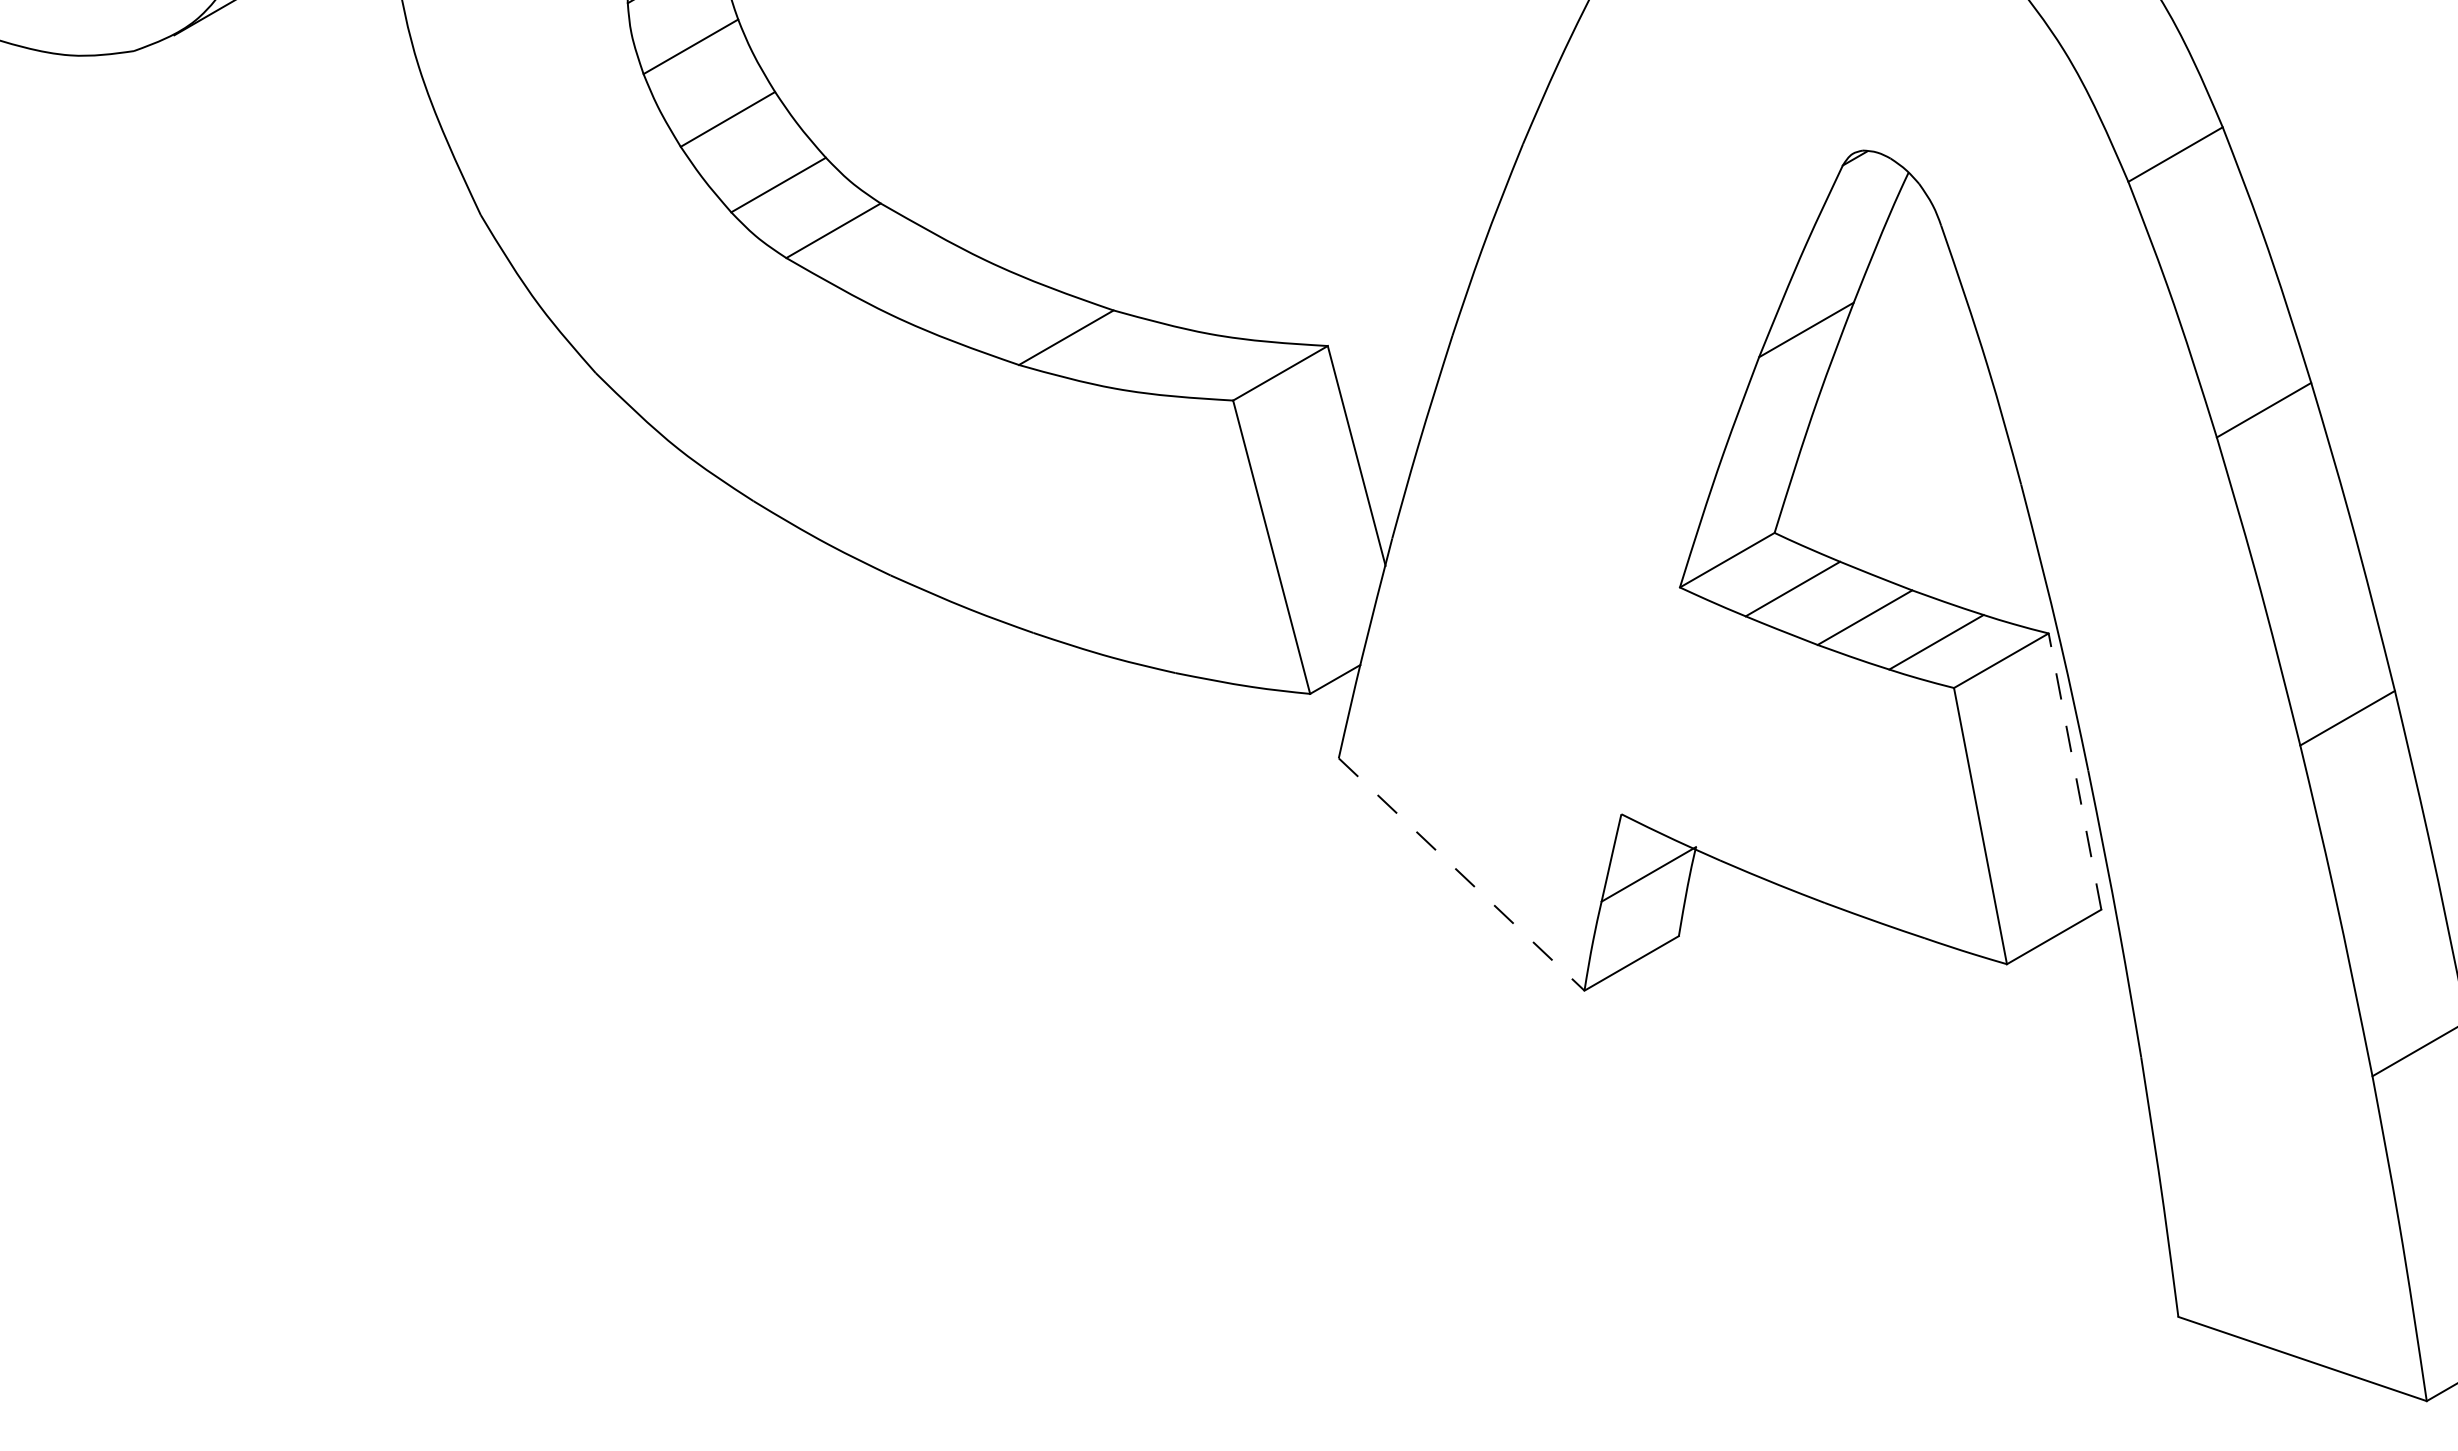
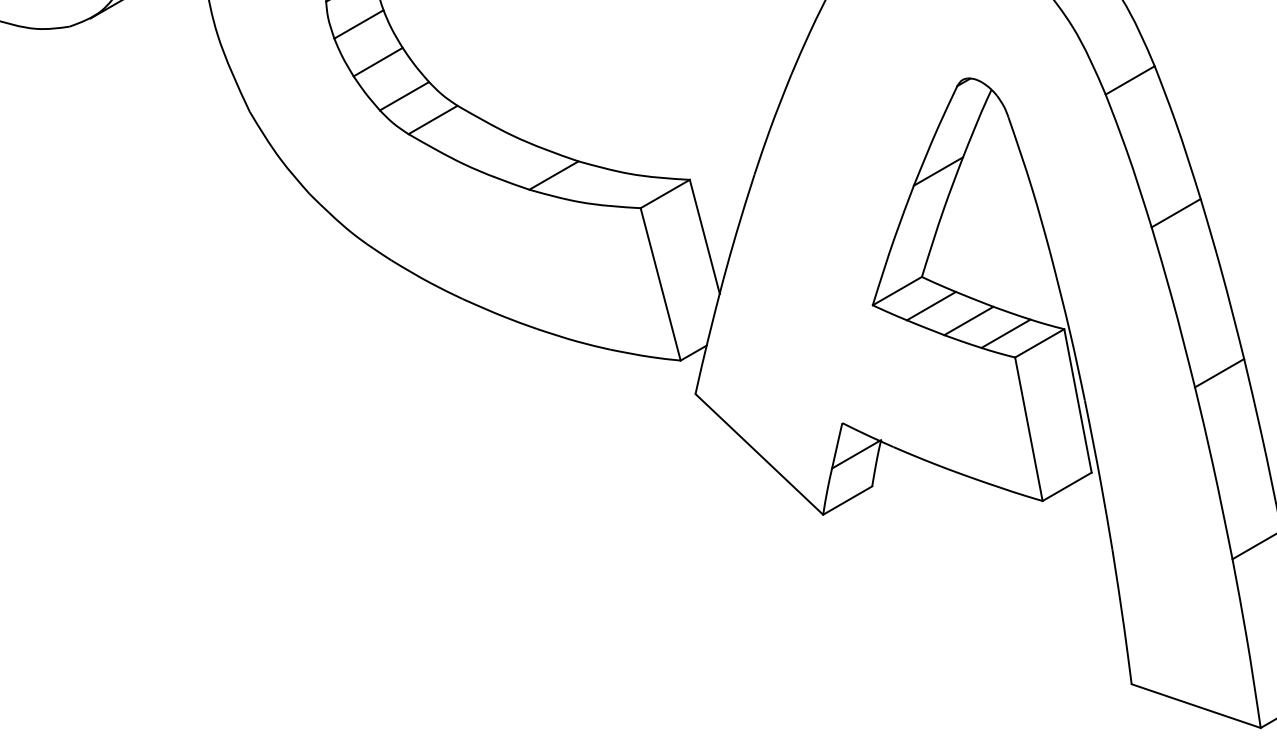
line: (2074, 770) -> (1077, 400), dashed -> solid
line: (1461, 874) -> (759, 454), dashed -> solid

